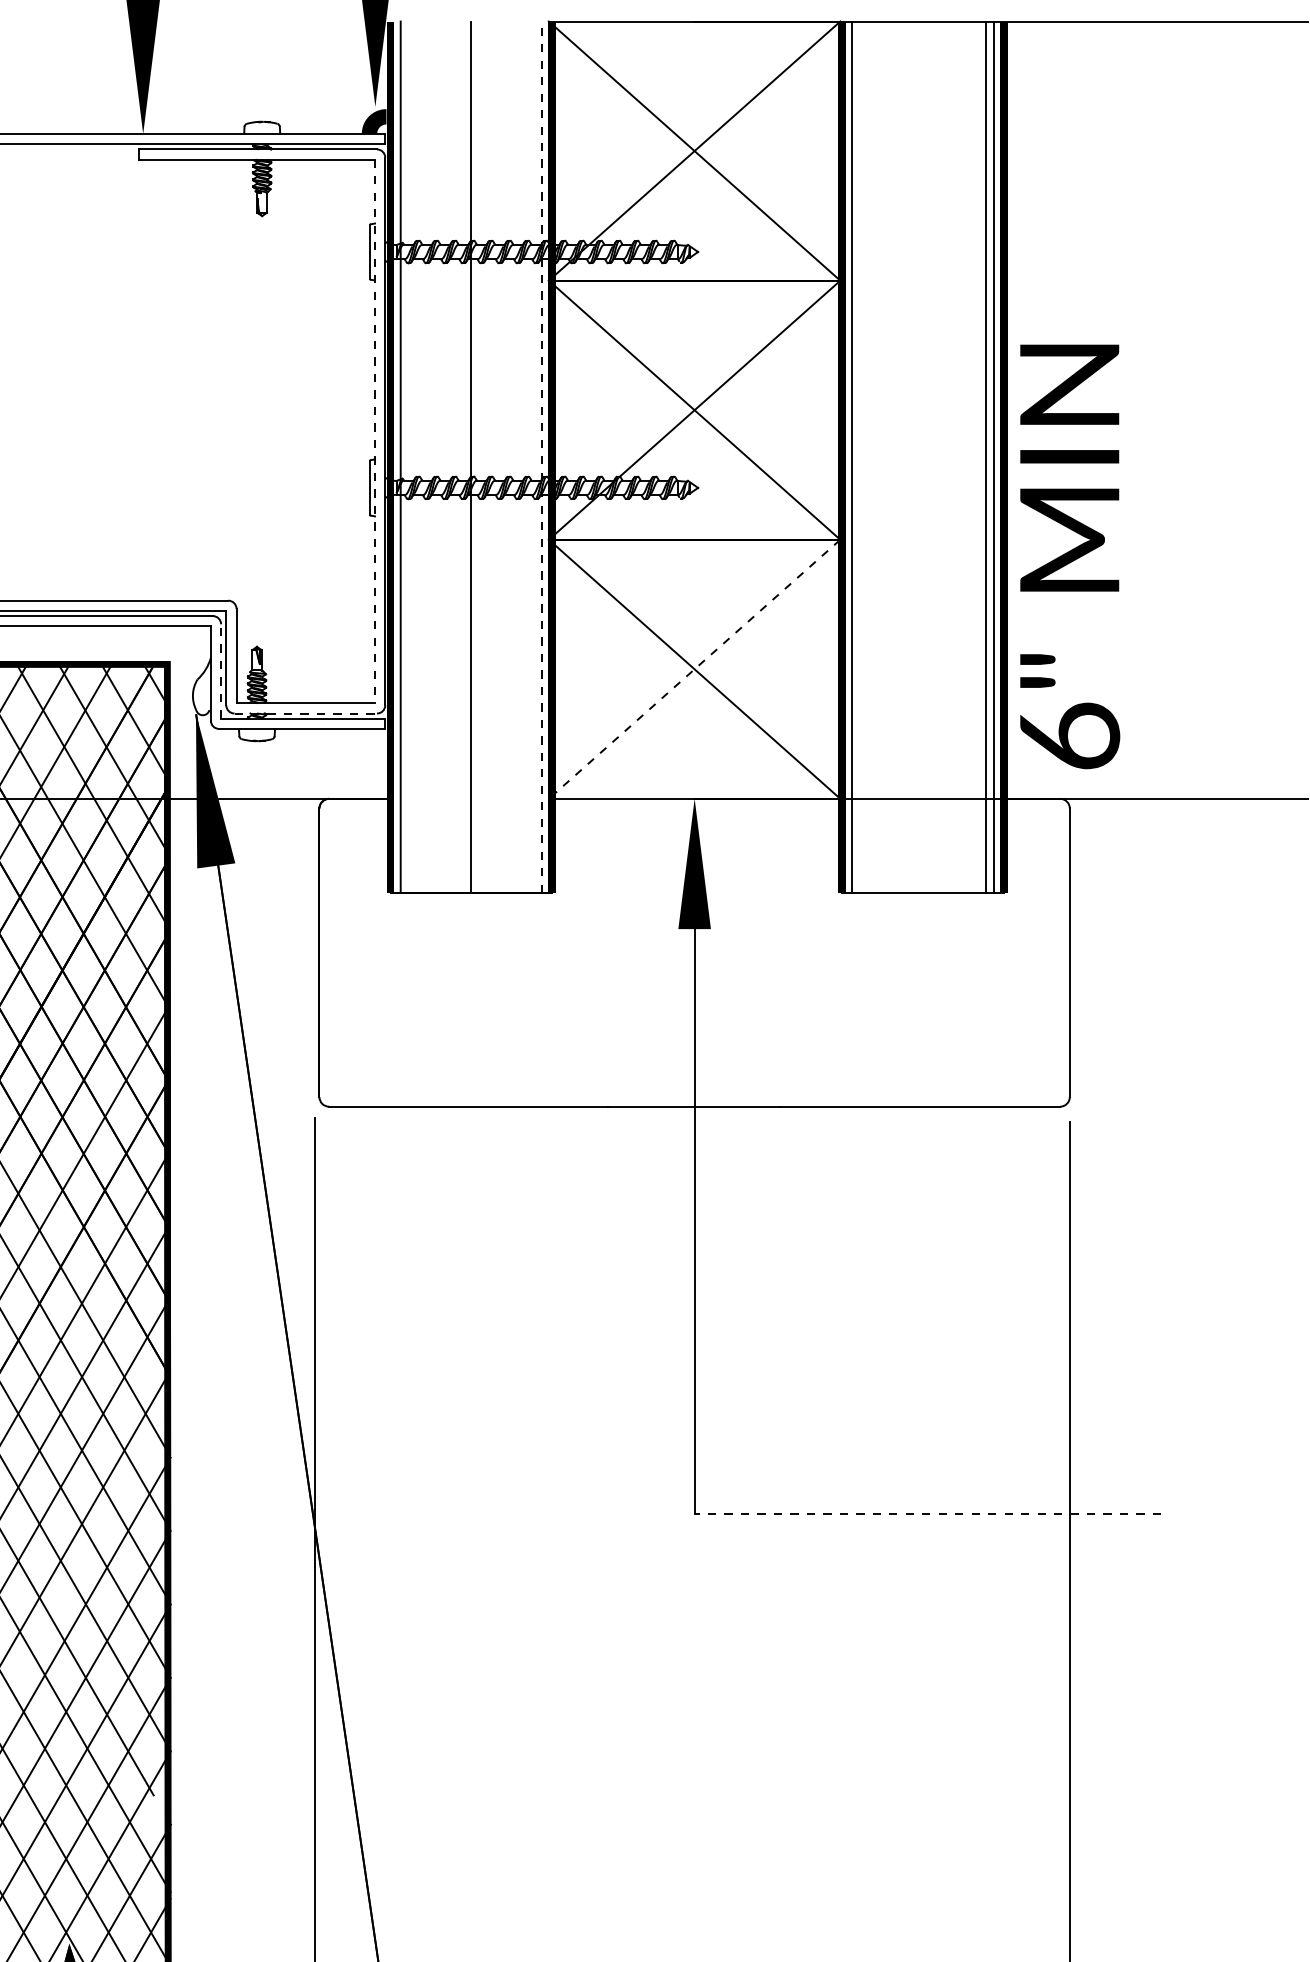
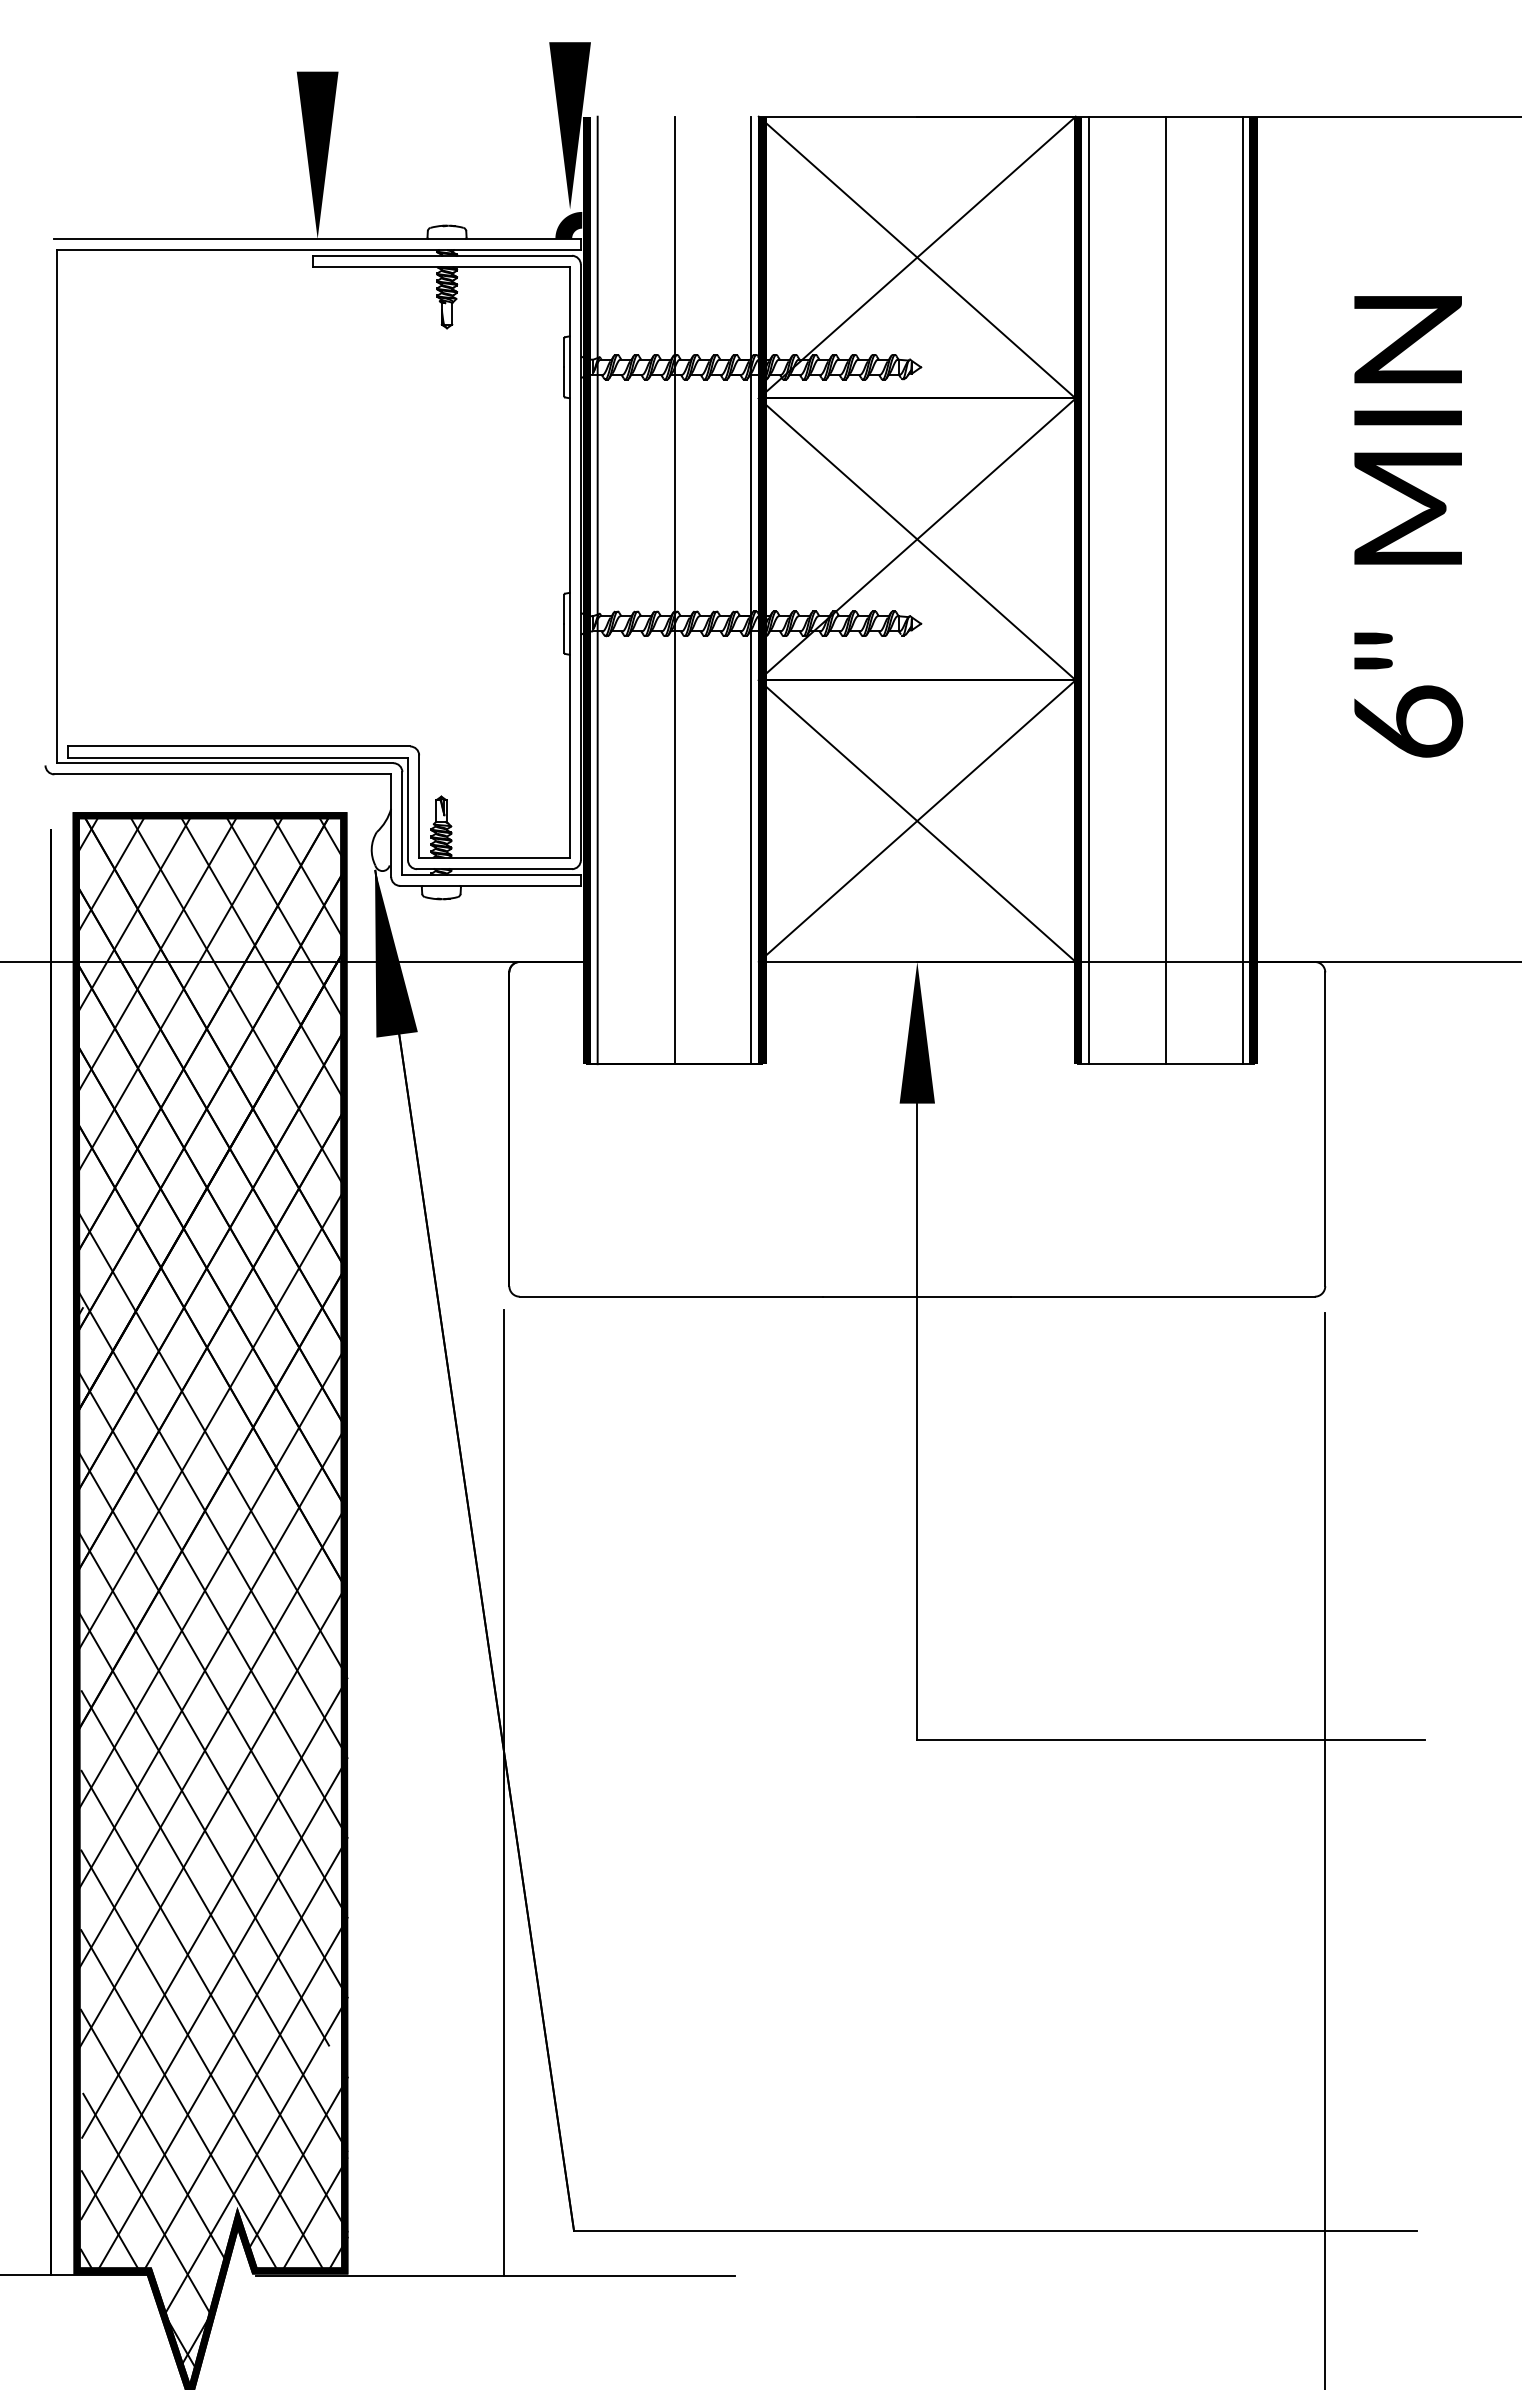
line: (374, 431) -> (569, 562), dashed -> solid
line: (542, 457) -> (751, 590), dashed -> solid
line: (985, 457) -> (1165, 590), moved
text: (1070, 556) -> (1408, 526), moved
line: (693, 669) -> (916, 821), dashed -> solid
line: (221, 670) -> (402, 822), dashed -> solid
line: (305, 713) -> (494, 869), dashed -> solid
line: (927, 1513) -> (1170, 1739), dashed -> solid

